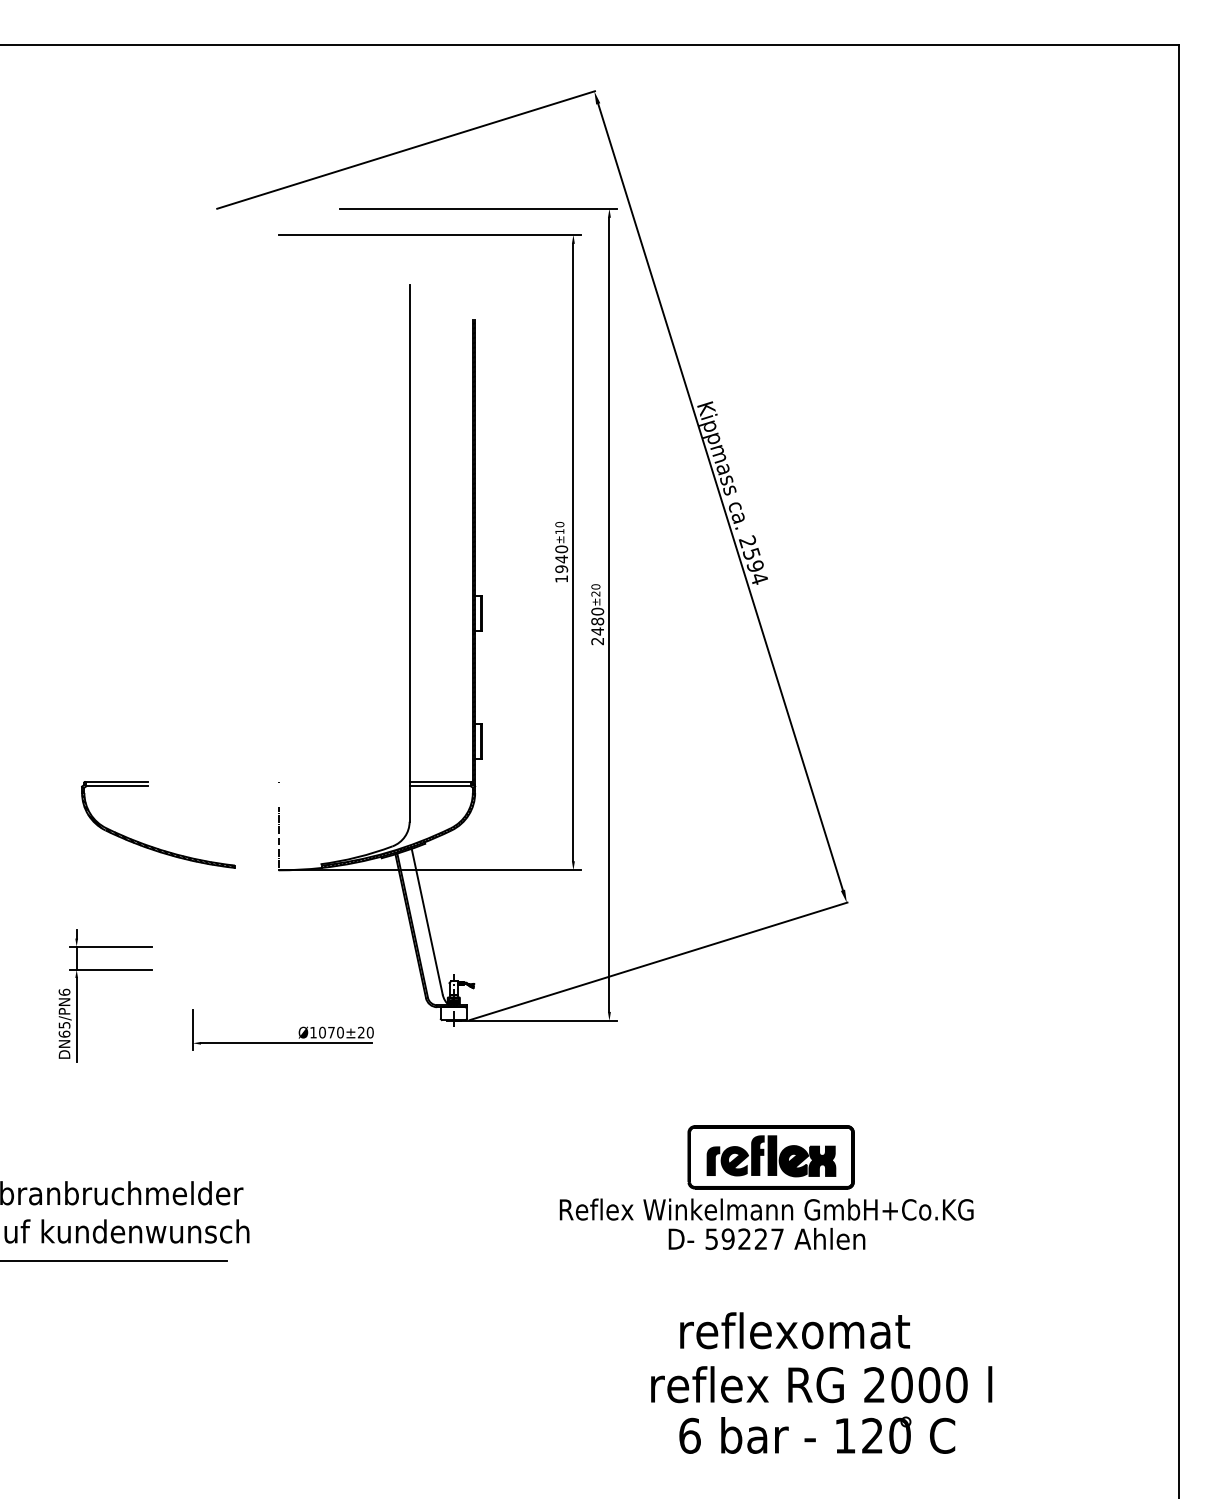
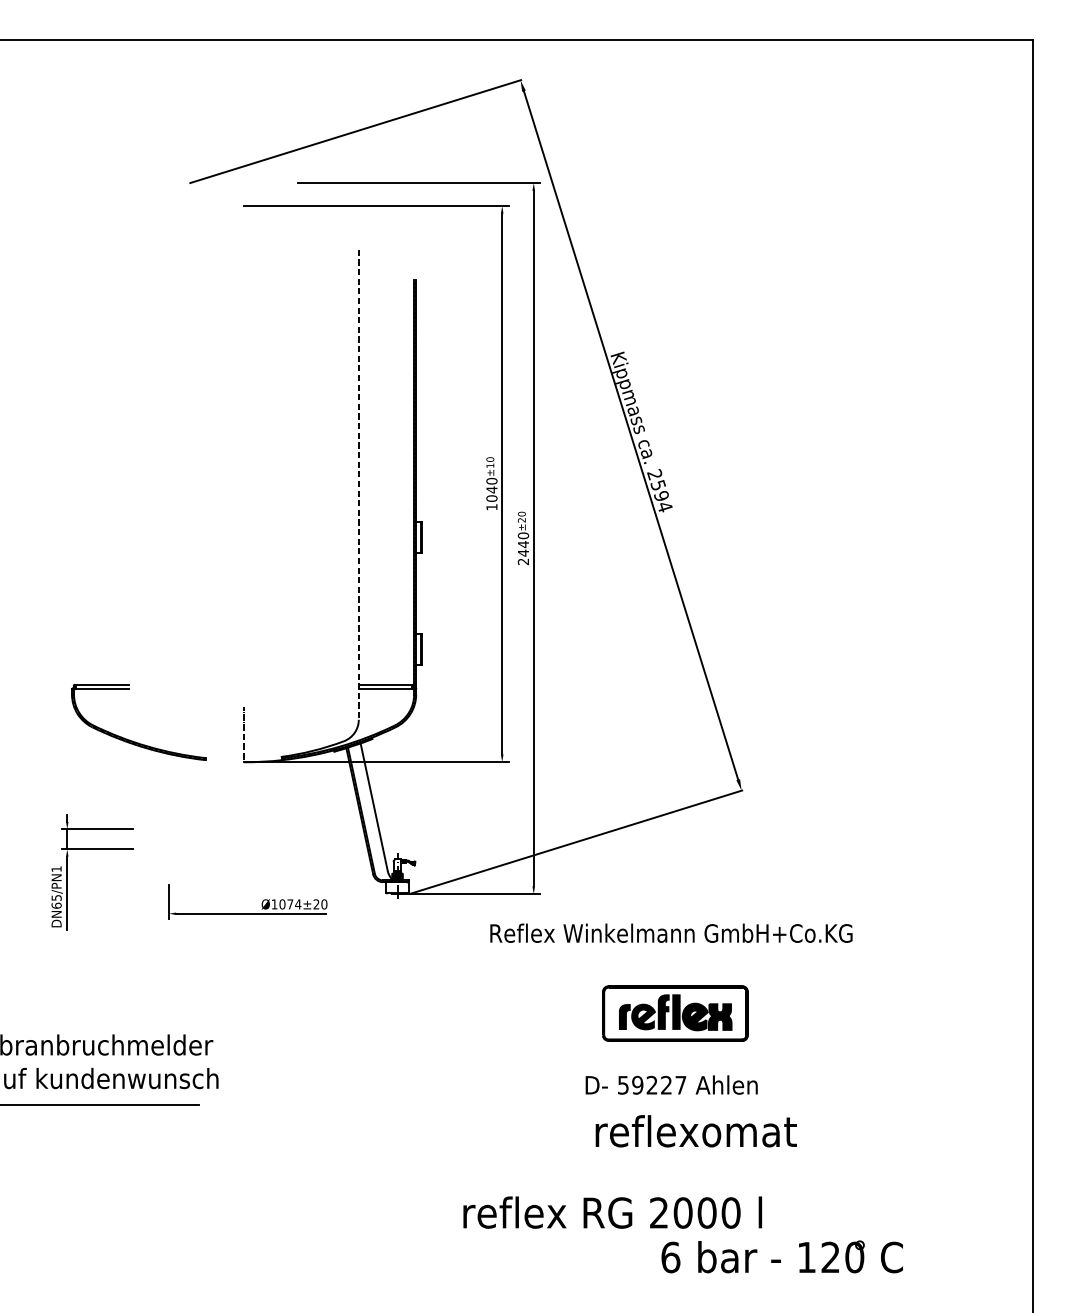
line: (409, 553) -> (358, 484), solid -> dashed
text: (561, 569) -> (491, 498), 1940 -> 1040
text: (597, 621) -> (523, 544), 2480 -> 2440
text: (64, 991) -> (56, 868), DN65/PN6 -> DN65/PN1
text: (340, 1032) -> (298, 904), Ø1070 -> Ø1074
text: (766, 1209) -> (671, 933), moved
text: (794, 1330) -> (695, 1131), moved
text: (821, 1384) -> (612, 1212), moved
part: (817, 1434) -> (782, 1256), moved

